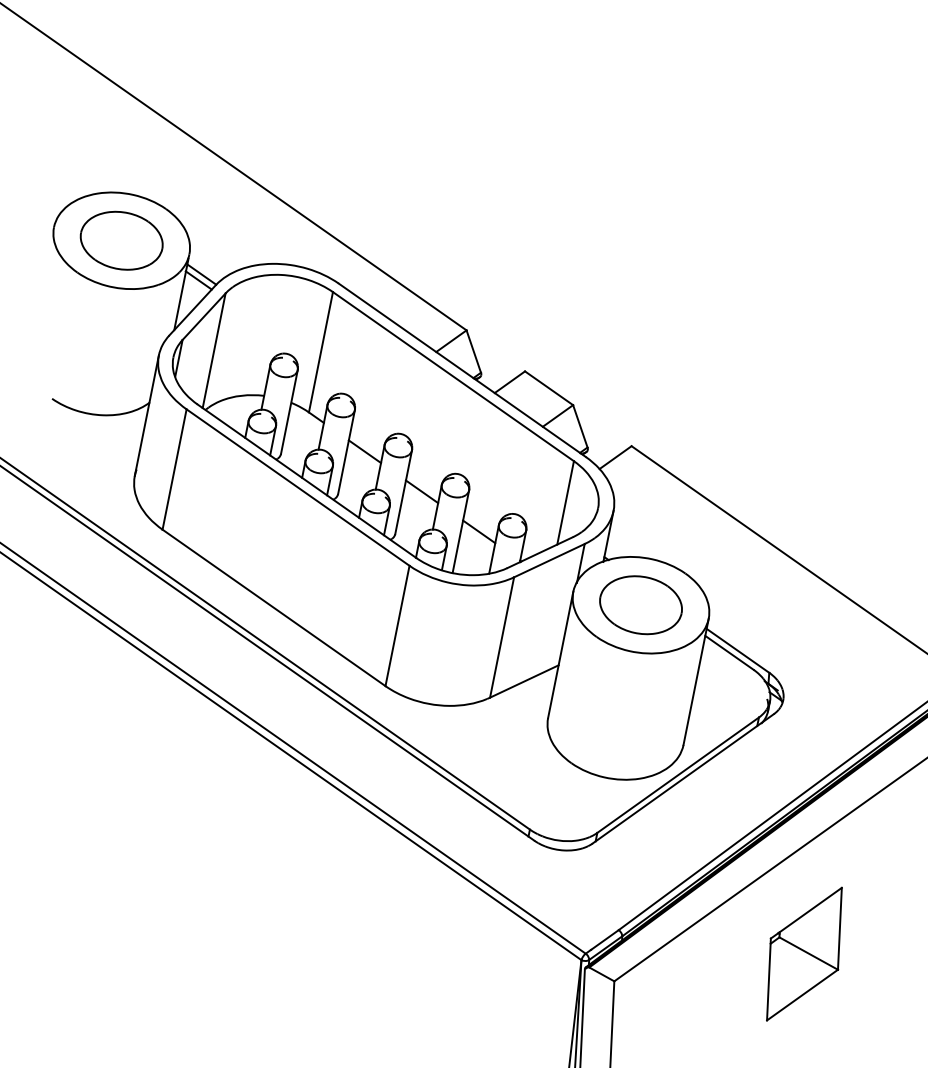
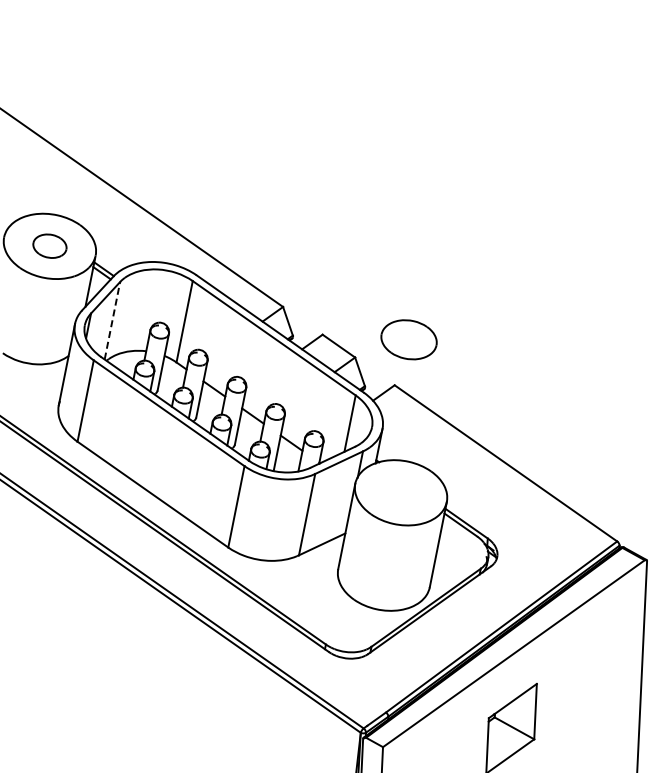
part: (121, 239) -> (49, 245), size x0.6
line: (214, 350) -> (112, 320), solid -> dashed
part: (640, 604) -> (408, 339), moved

